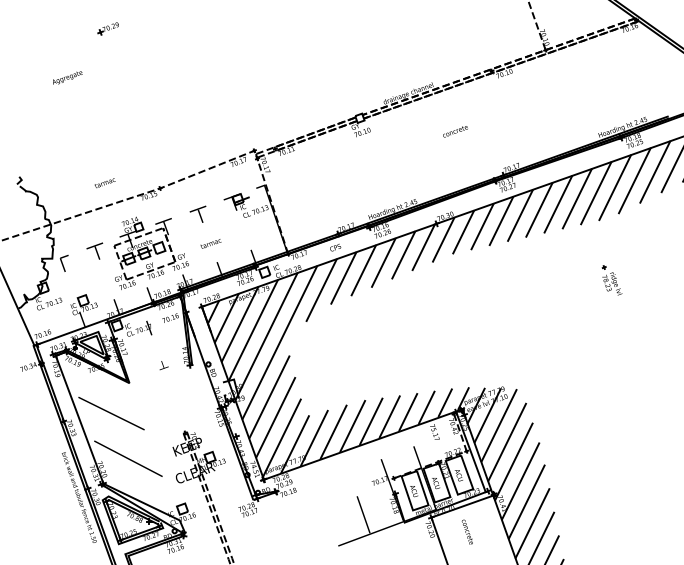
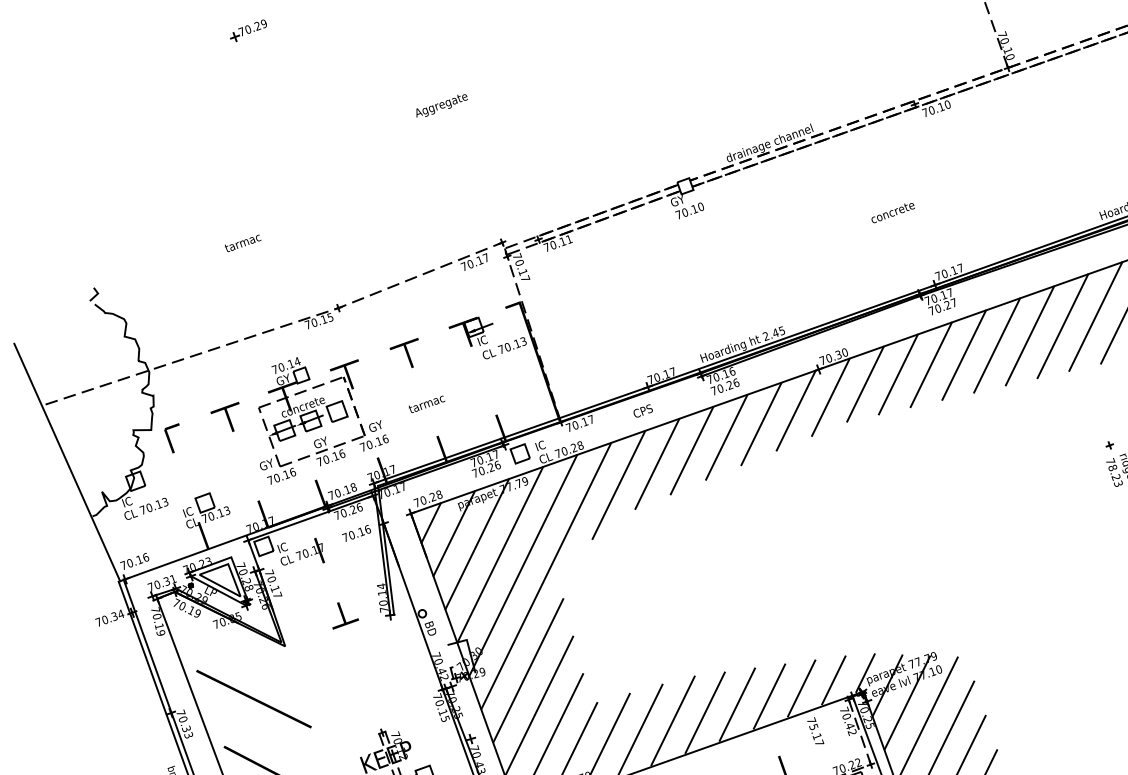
text: (67, 77) -> (441, 104), moved
text: (455, 131) -> (893, 212), moved
text: (104, 183) -> (241, 243), moved
part: (163, 365) -> (344, 615), size x1.67

